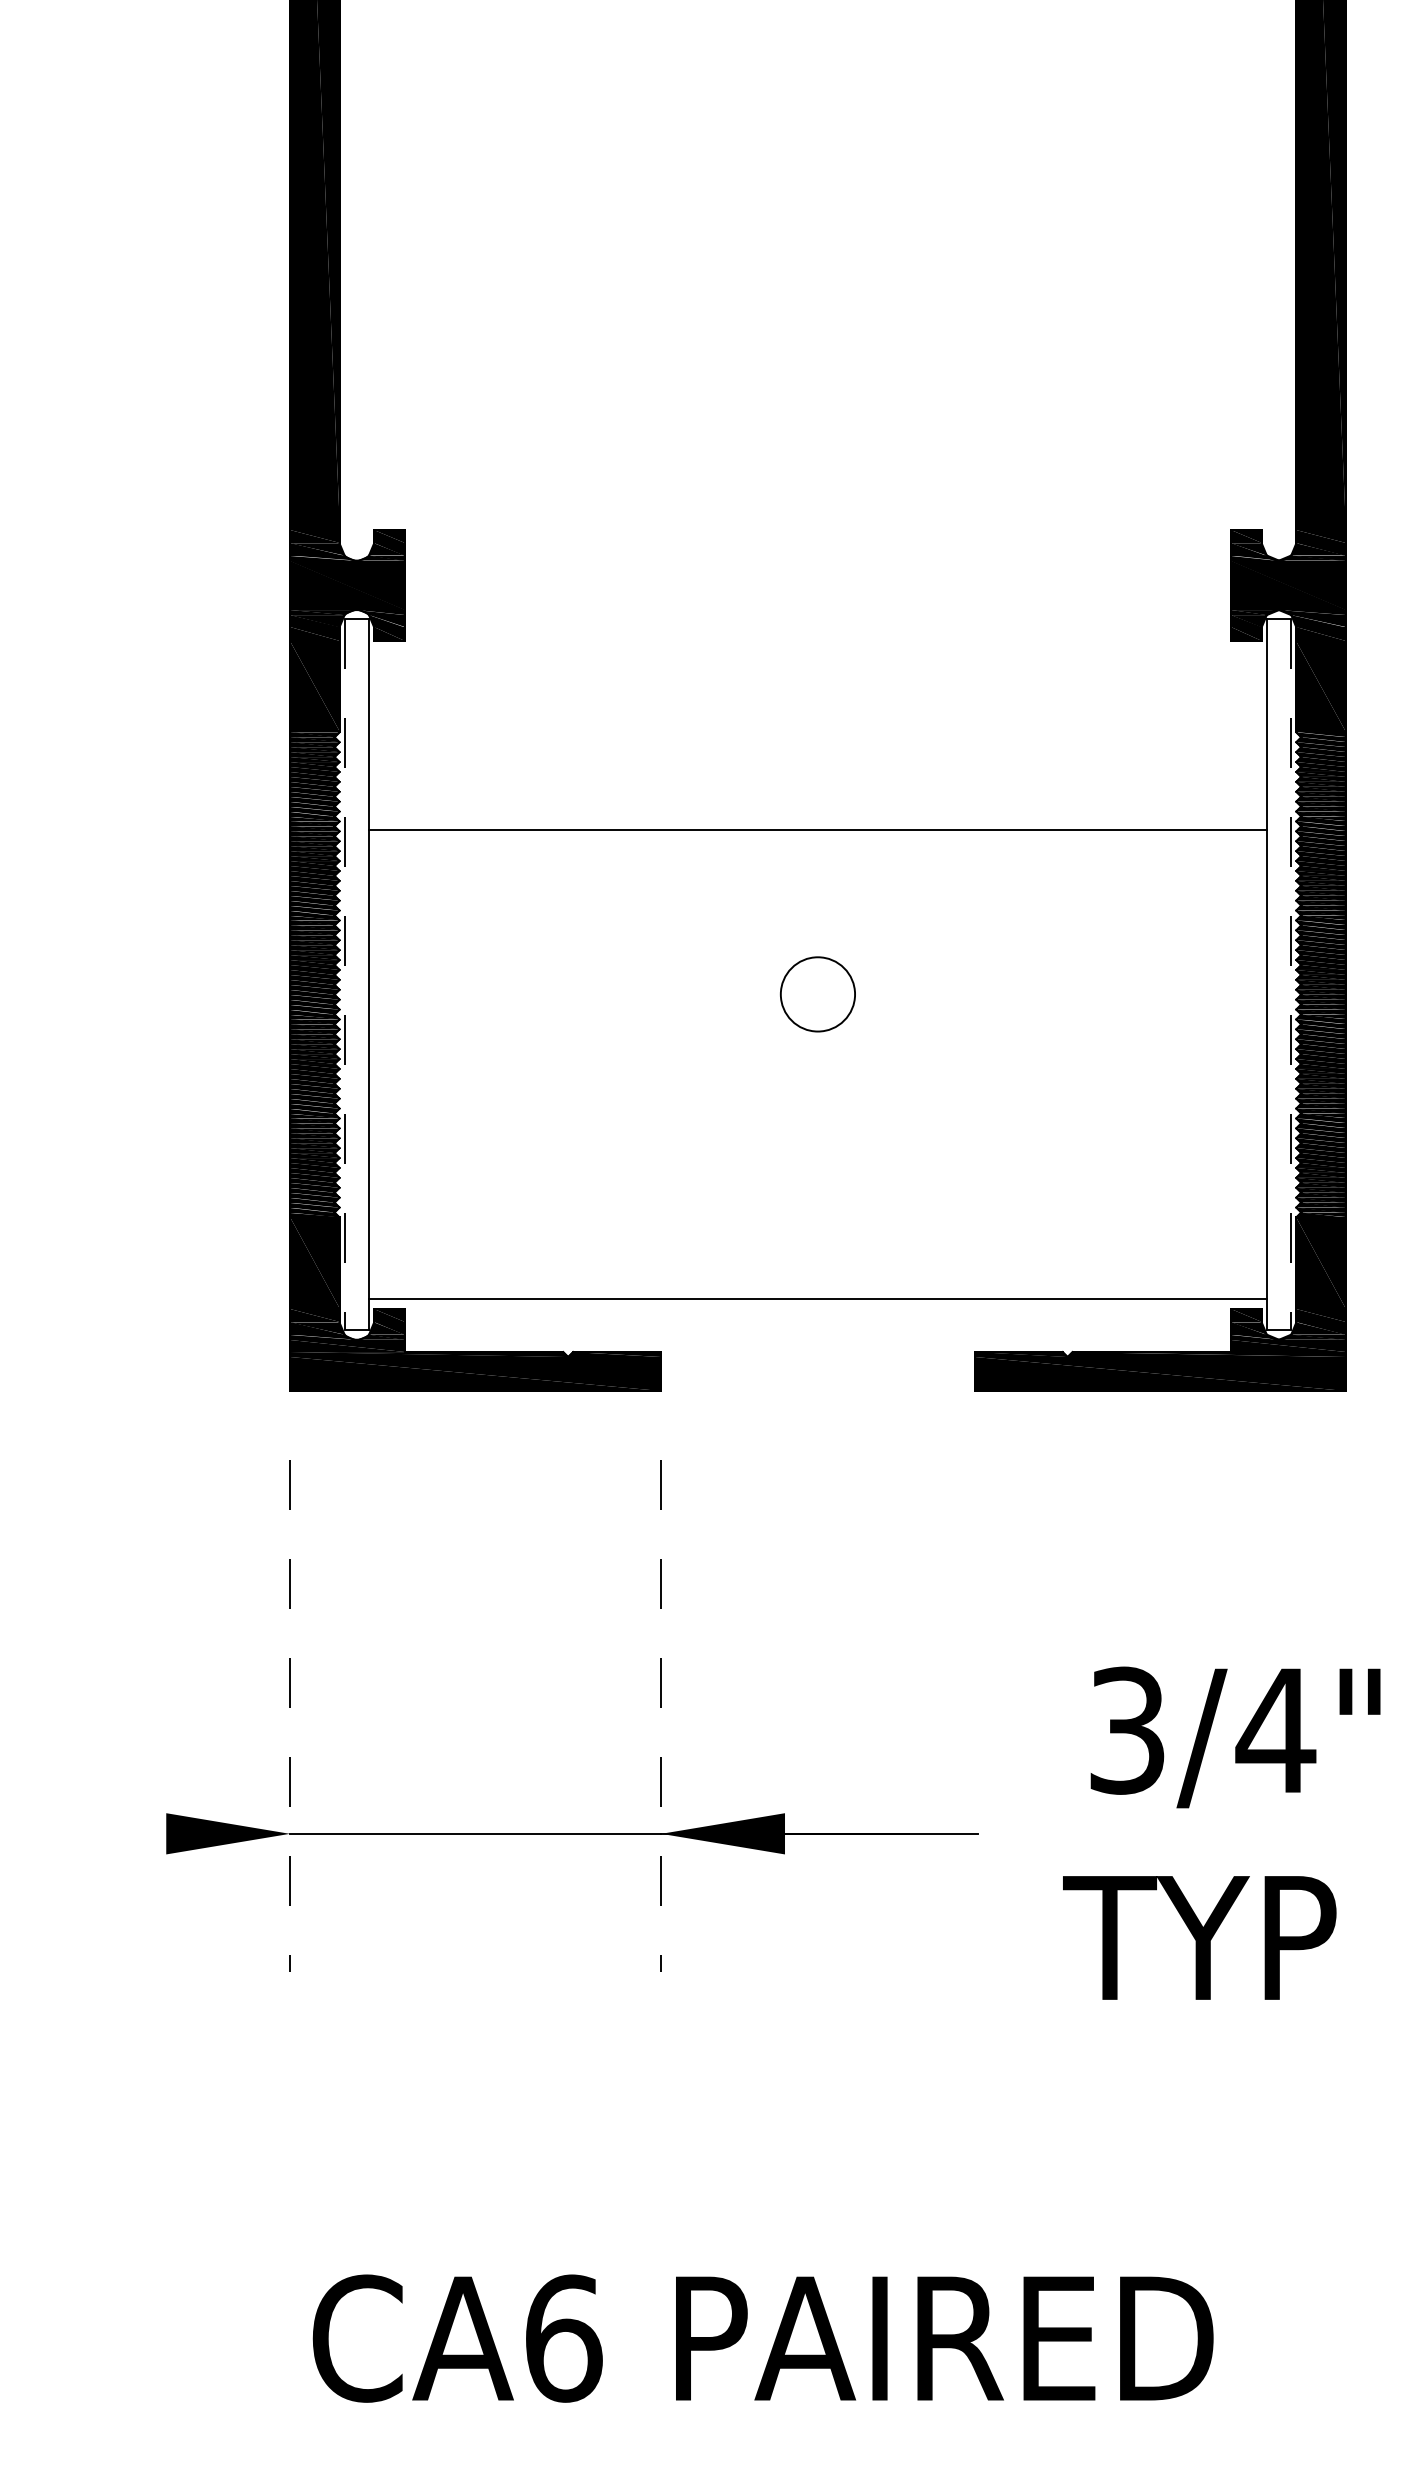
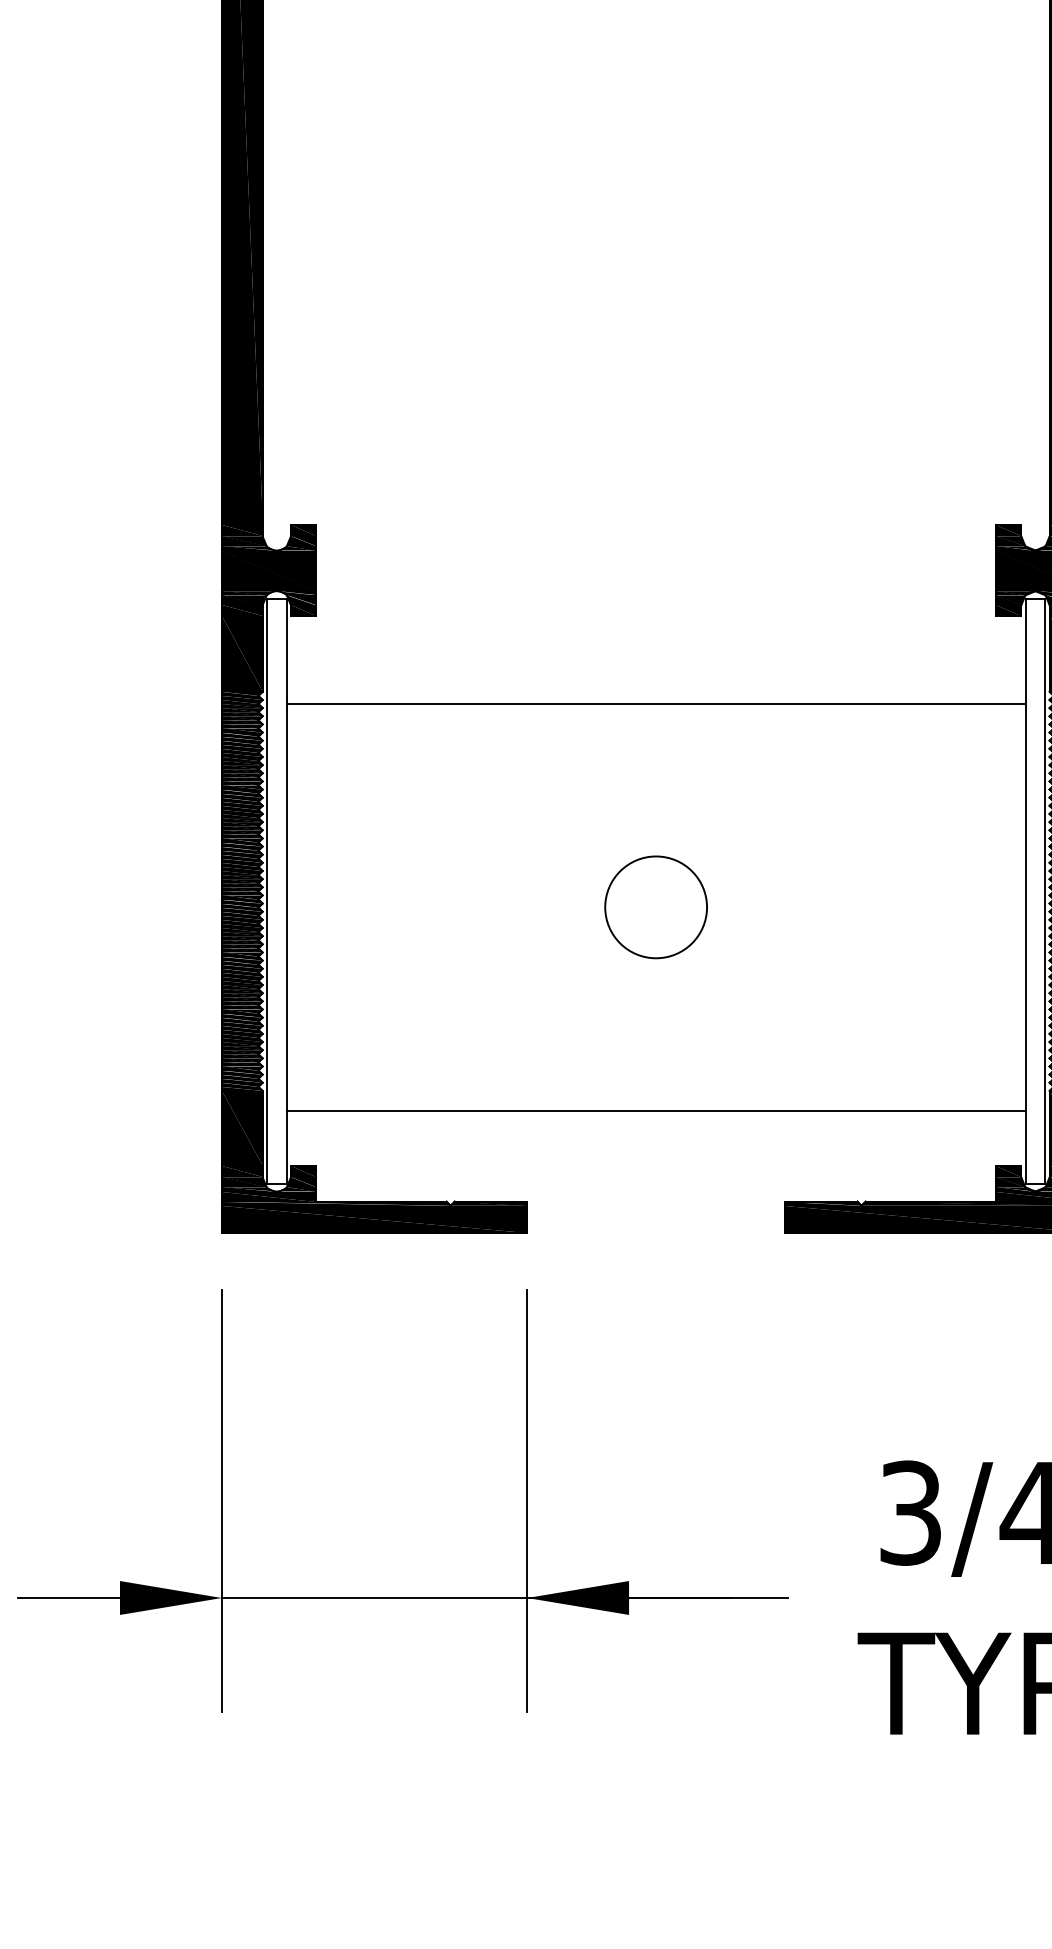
line: (817, 829) -> (655, 703), moved
line: (345, 974) -> (267, 891), dashed -> solid
line: (1290, 974) -> (1044, 891), dashed -> solid
circle: (817, 994) -> (655, 907), size x1.67
line: (817, 1298) -> (655, 1110), moved
line: (290, 1716) -> (222, 1501), dashed -> solid
line: (661, 1716) -> (527, 1501), dashed -> solid
line: (104, 1833) -> (69, 1597), added

